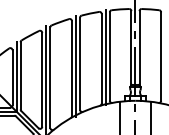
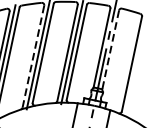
line: (139, 48) -> (110, 50), solid -> dashed
line: (71, 68) -> (32, 56), solid -> dashed

